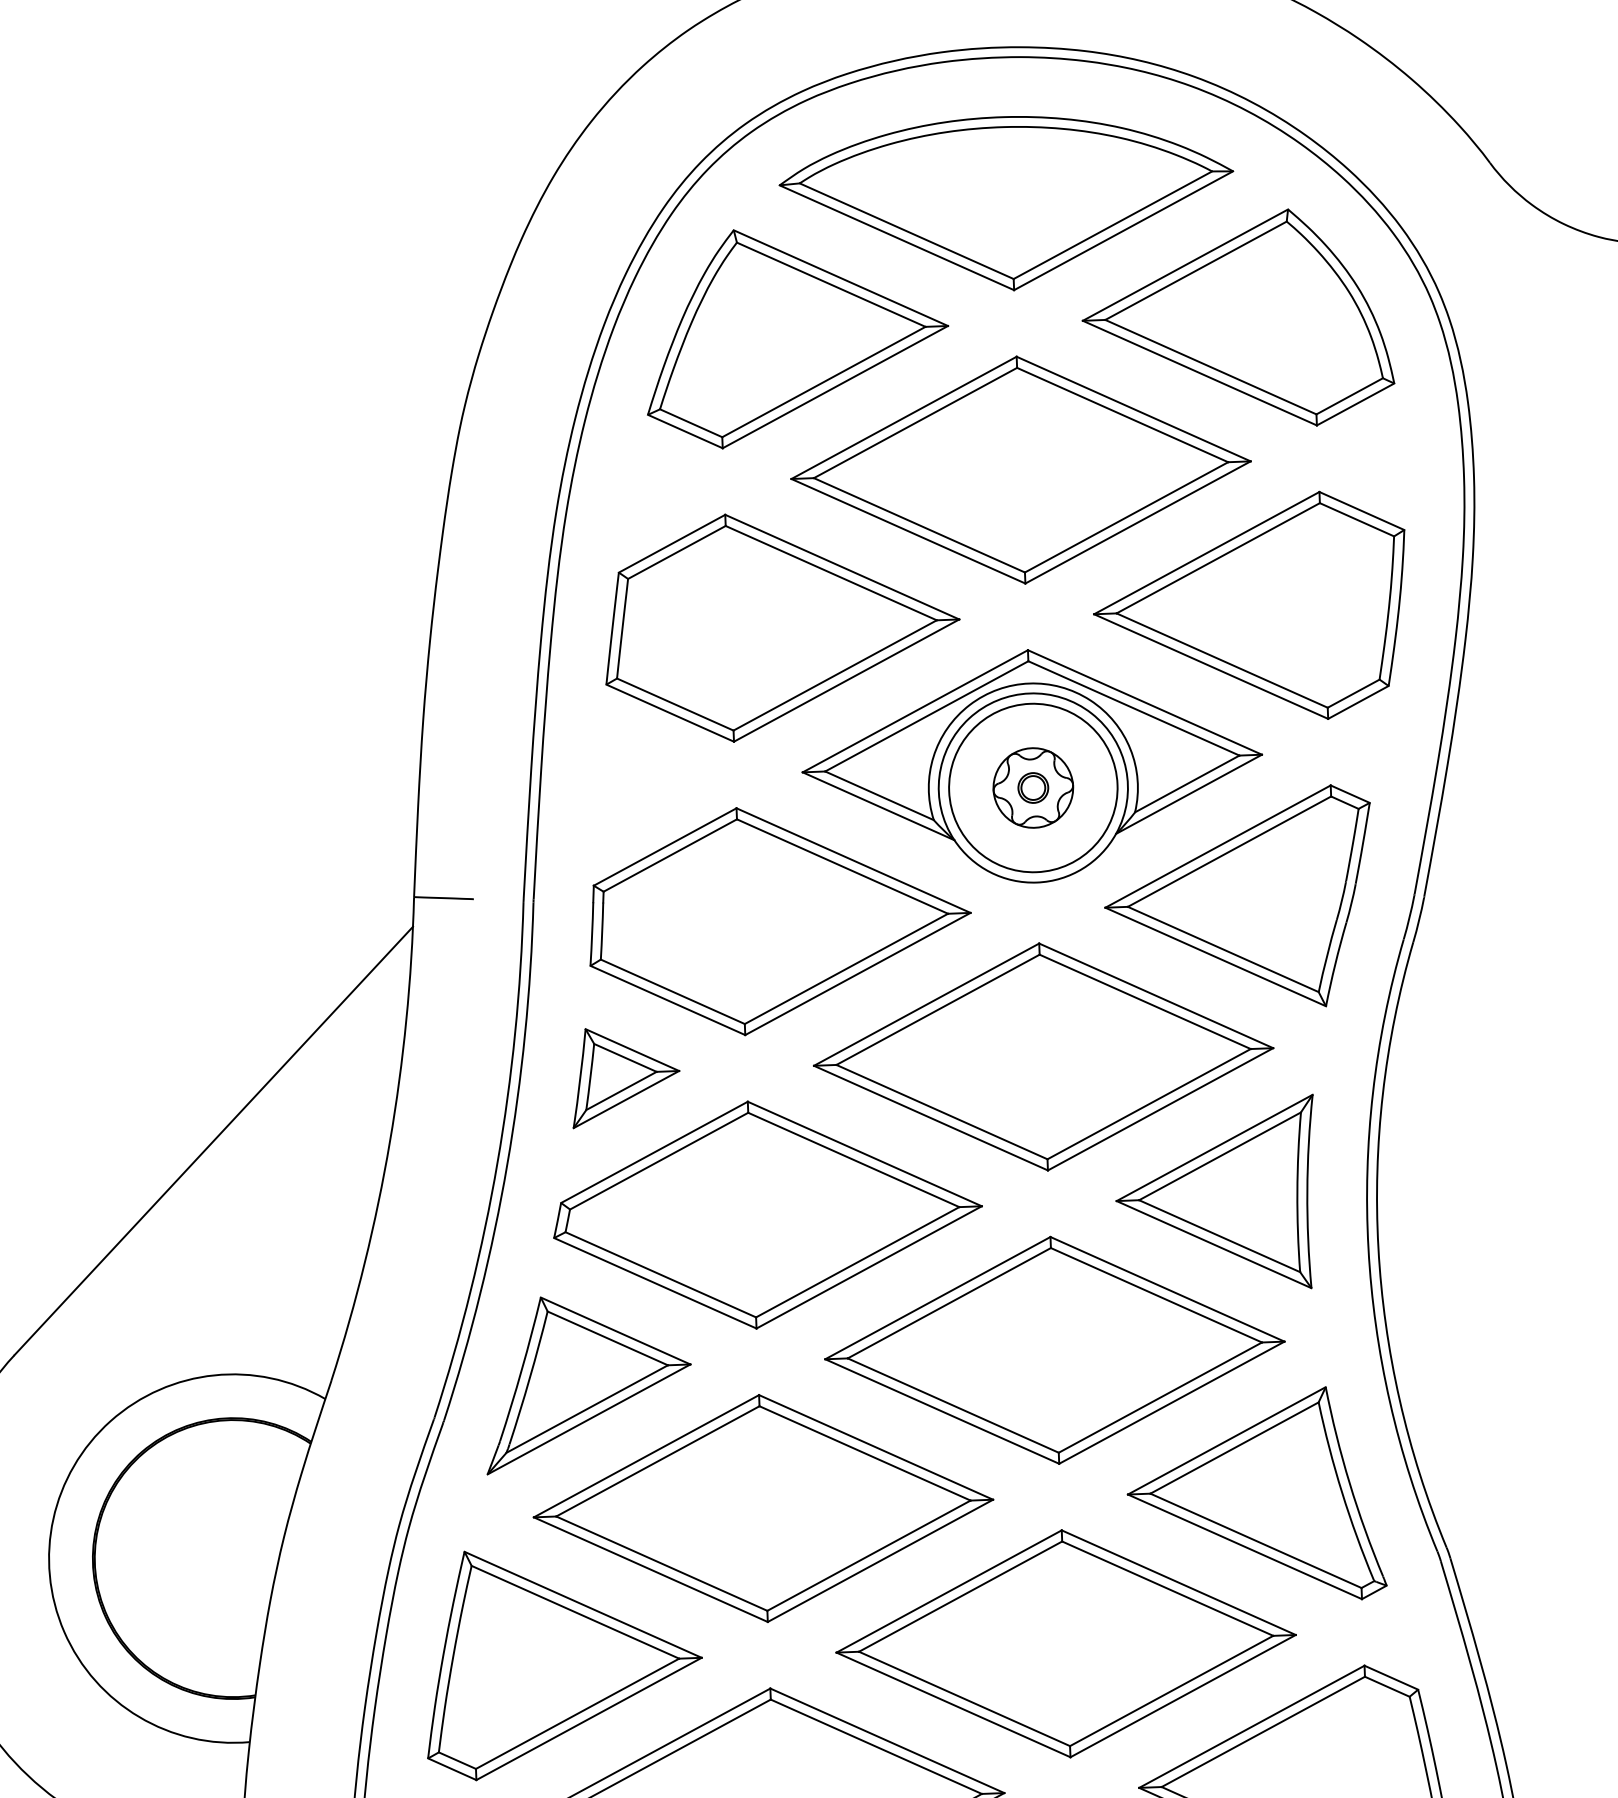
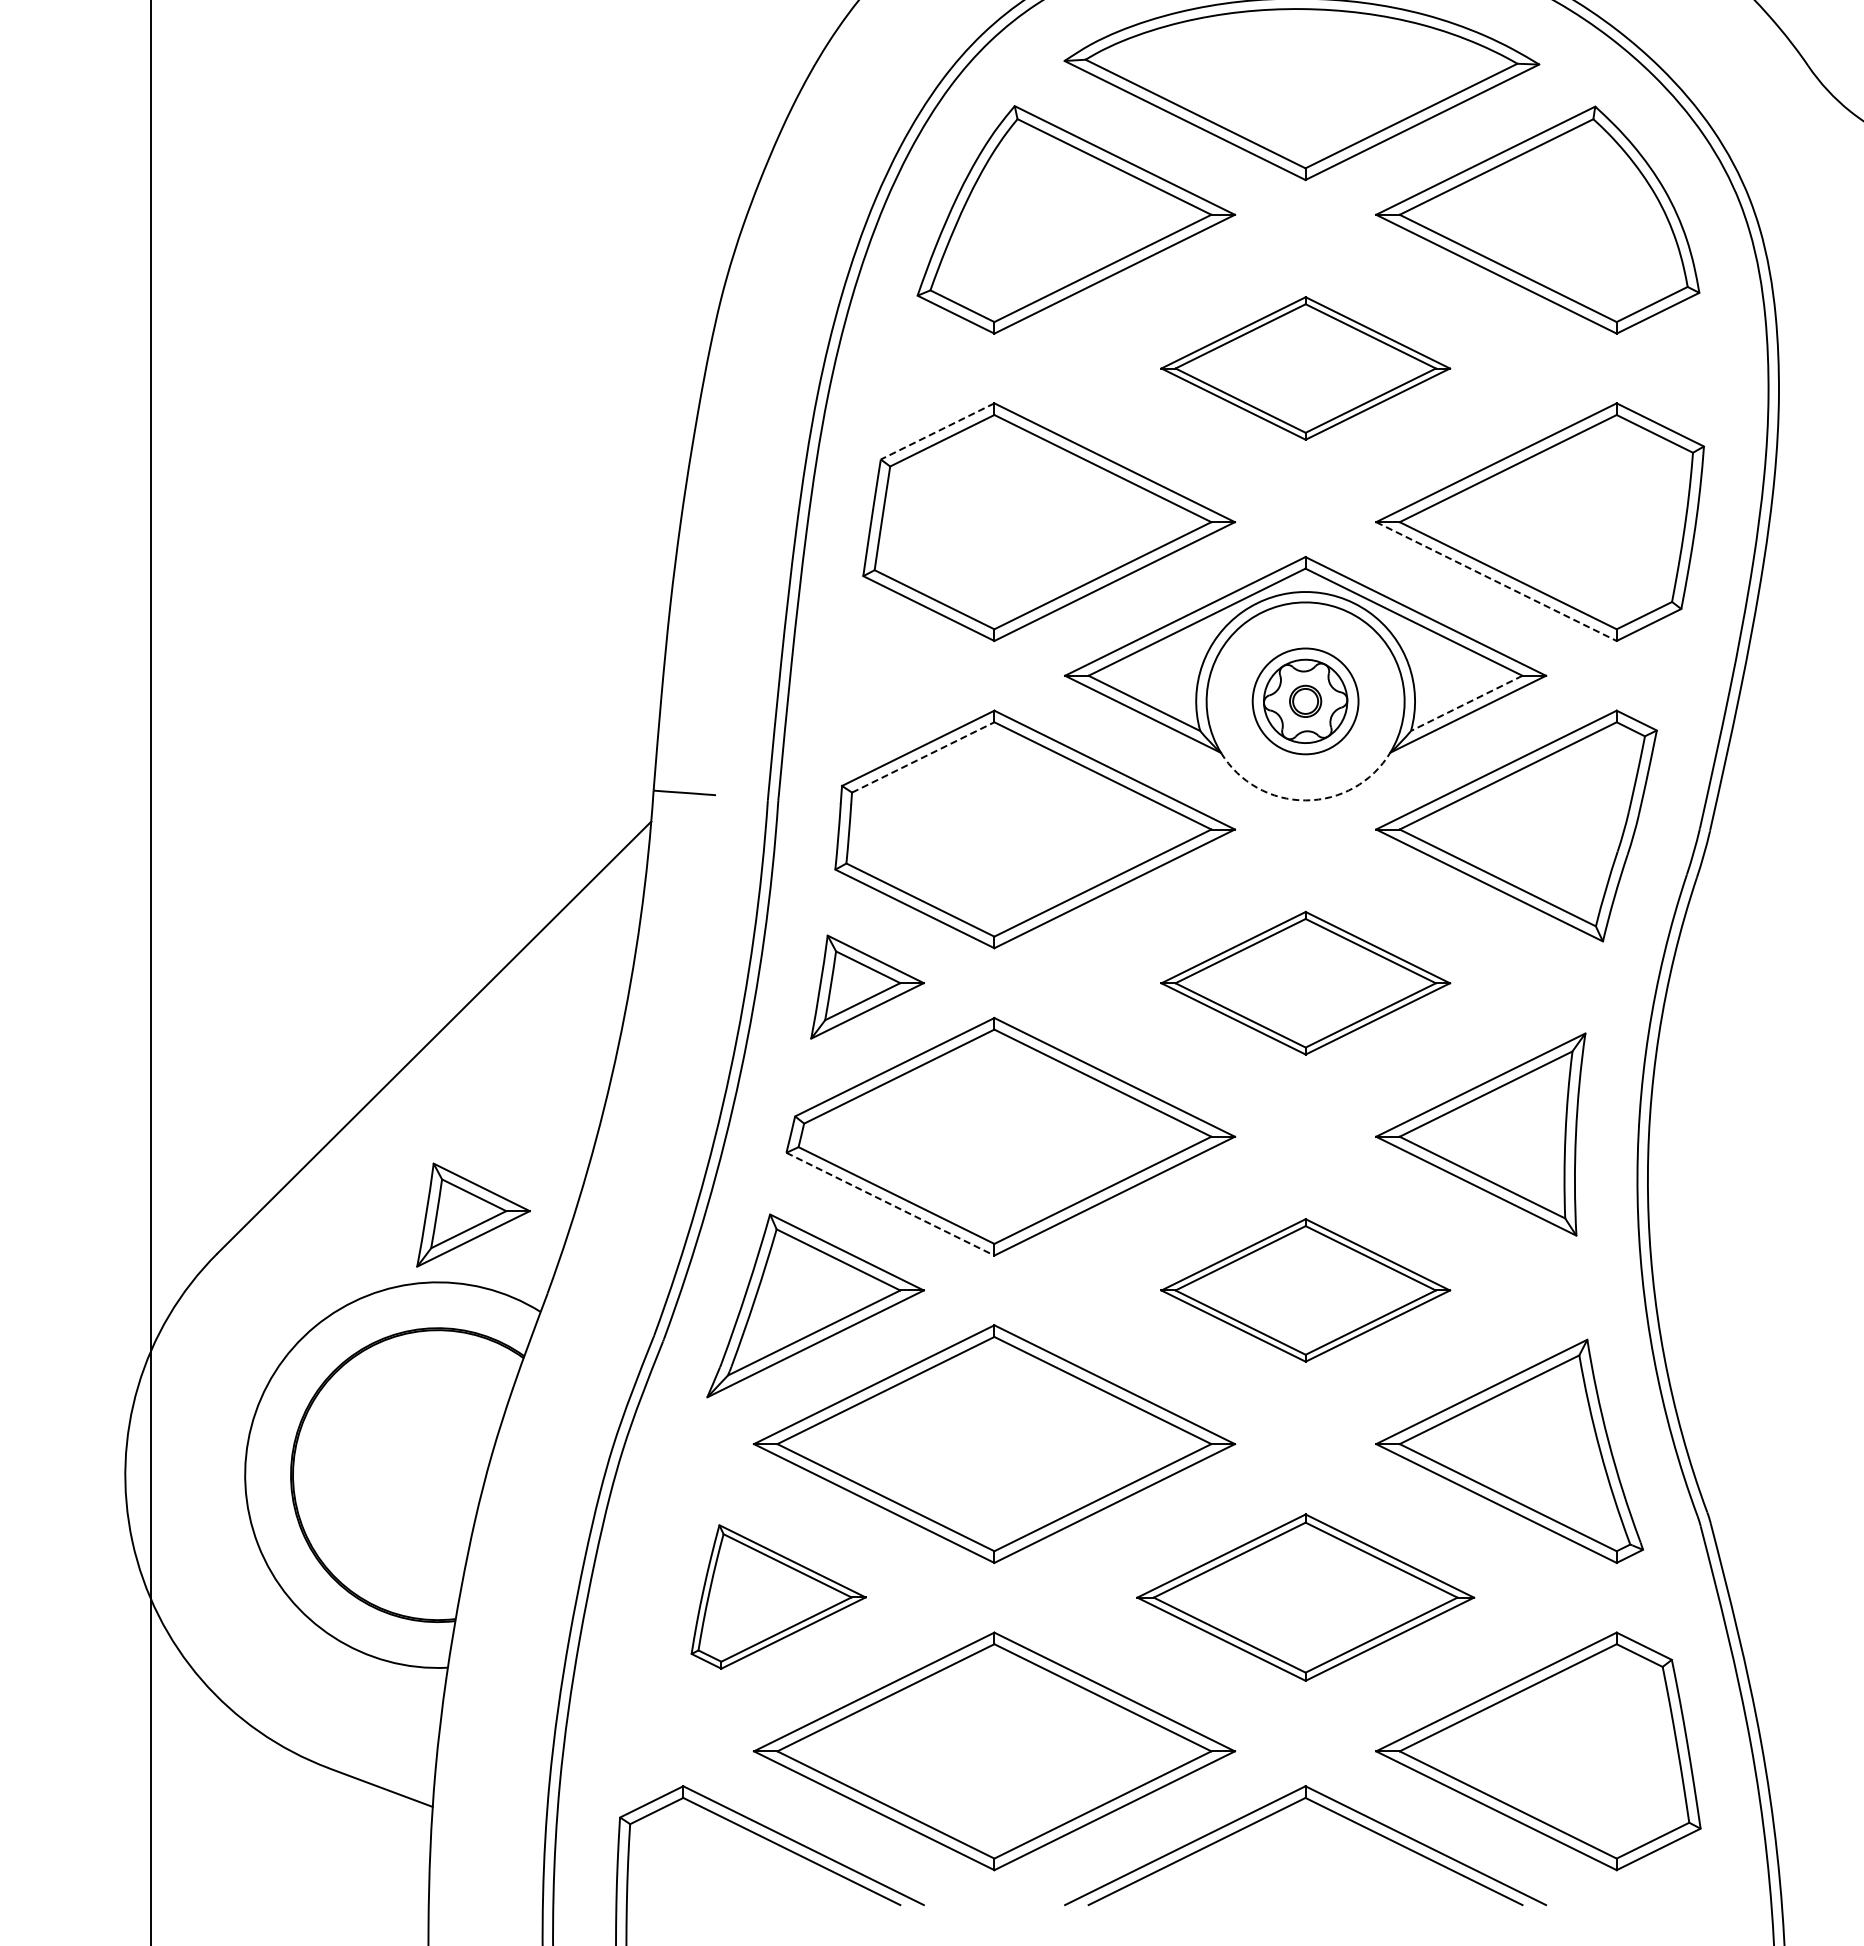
part: (1021, 470) -> (1305, 368), size x0.6
line: (671, 543) -> (937, 431), solid -> dashed
line: (1211, 666) -> (1496, 581), solid -> dashed
line: (1187, 784) -> (1466, 703), solid -> dashed
circle: (1033, 788) -> (1305, 701), size x0.6
line: (670, 855) -> (923, 757), solid -> dashed
arc: (1036, 882) -> (1305, 800), solid -> dashed
part: (1043, 1057) -> (1305, 983), size x0.6
line: (655, 1283) -> (890, 1204), solid -> dashed
part: (257, 1308) -> (473, 1214), added
part: (1054, 1350) -> (1305, 1290), size x0.6
part: (1066, 1643) -> (1305, 1597), size x0.7
part: (562, 1661) -> (778, 1596), size x0.6

